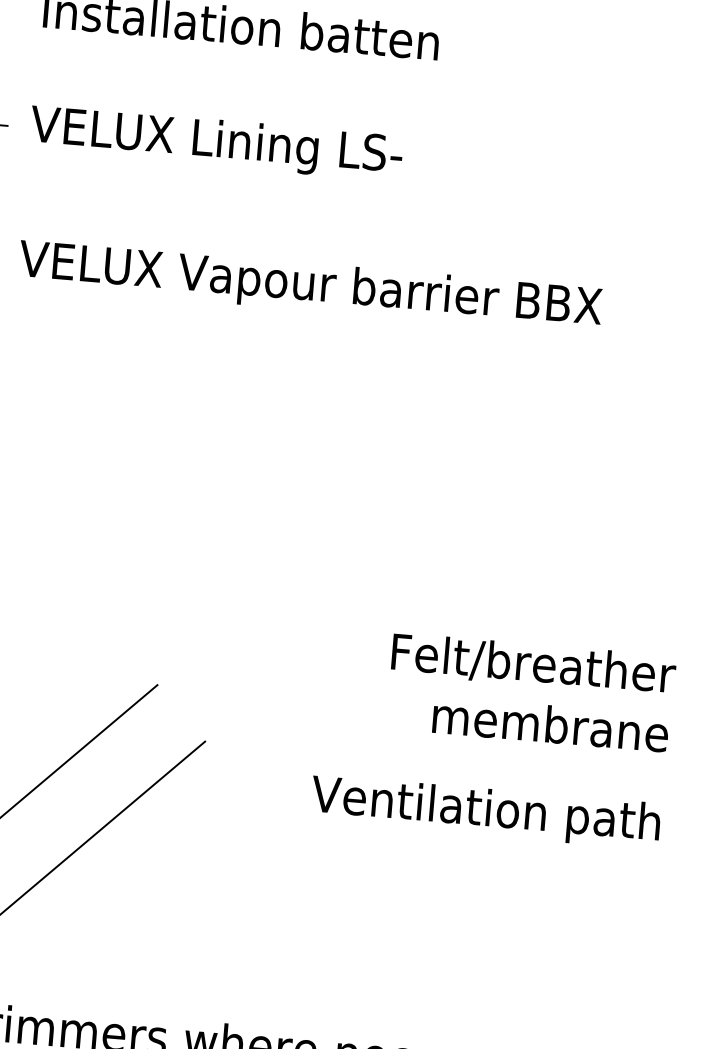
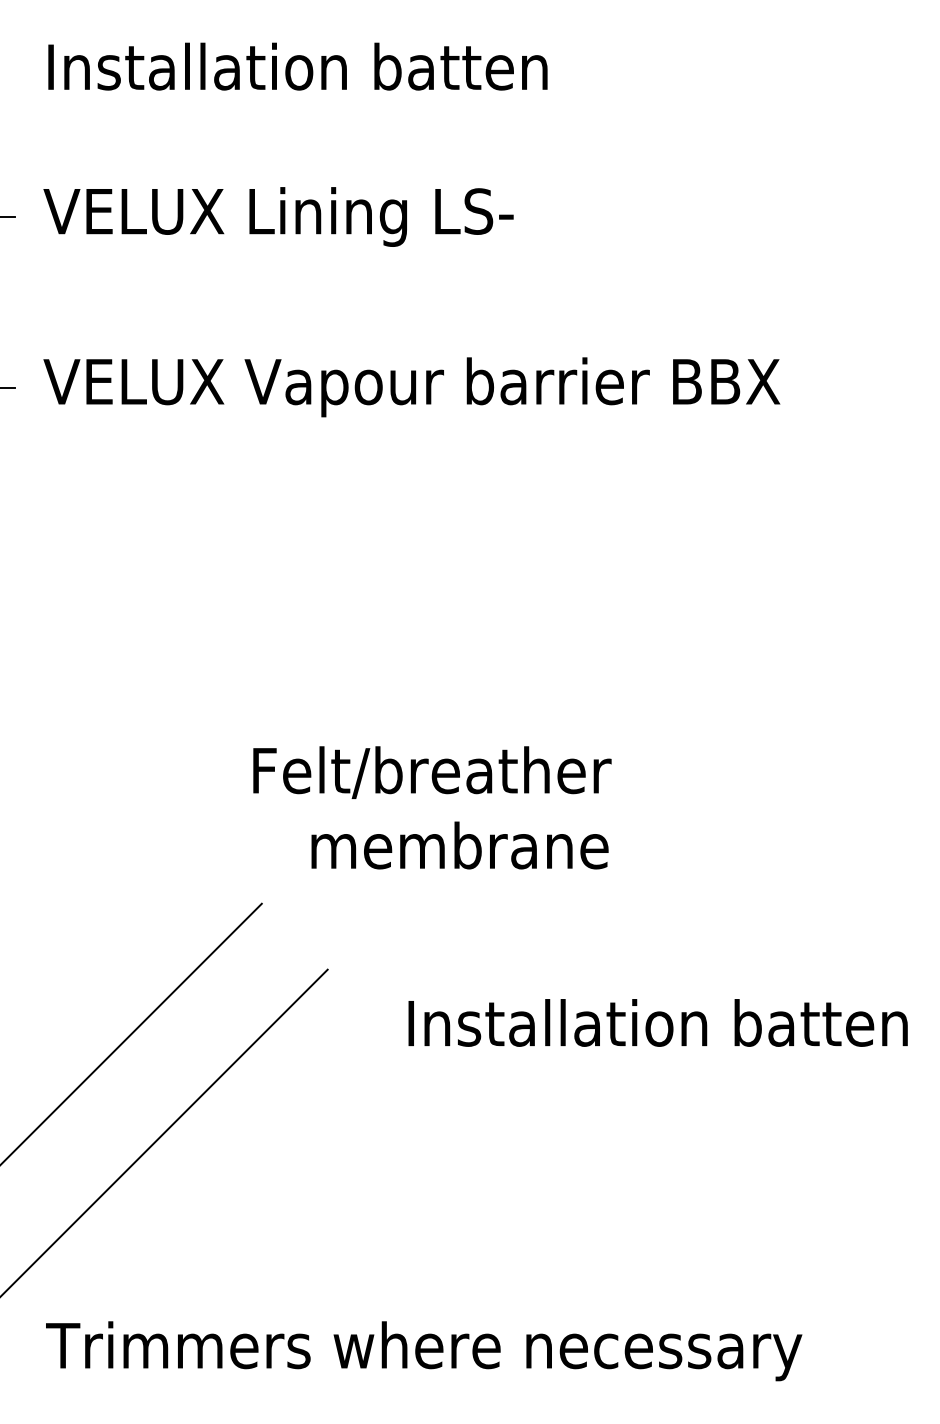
text: (531, 692) -> (432, 807), moved
text: (454, 809) -> (647, 1028), Ventilation path -> Installation batten

